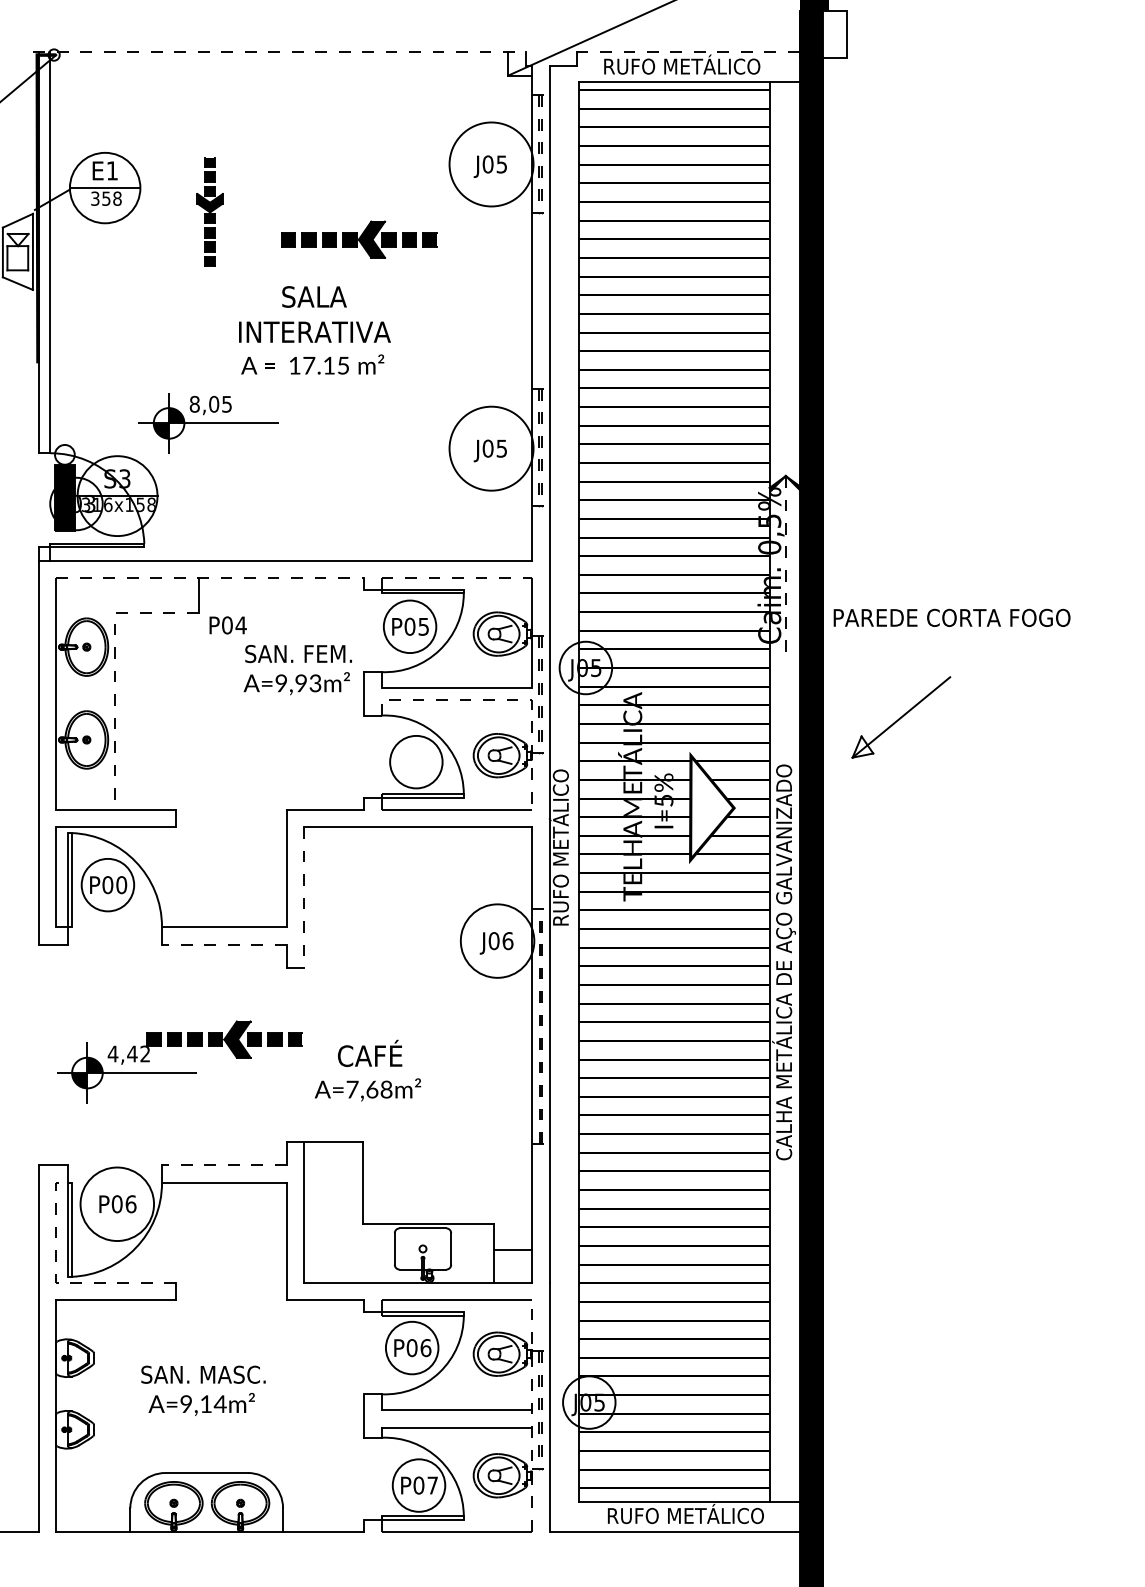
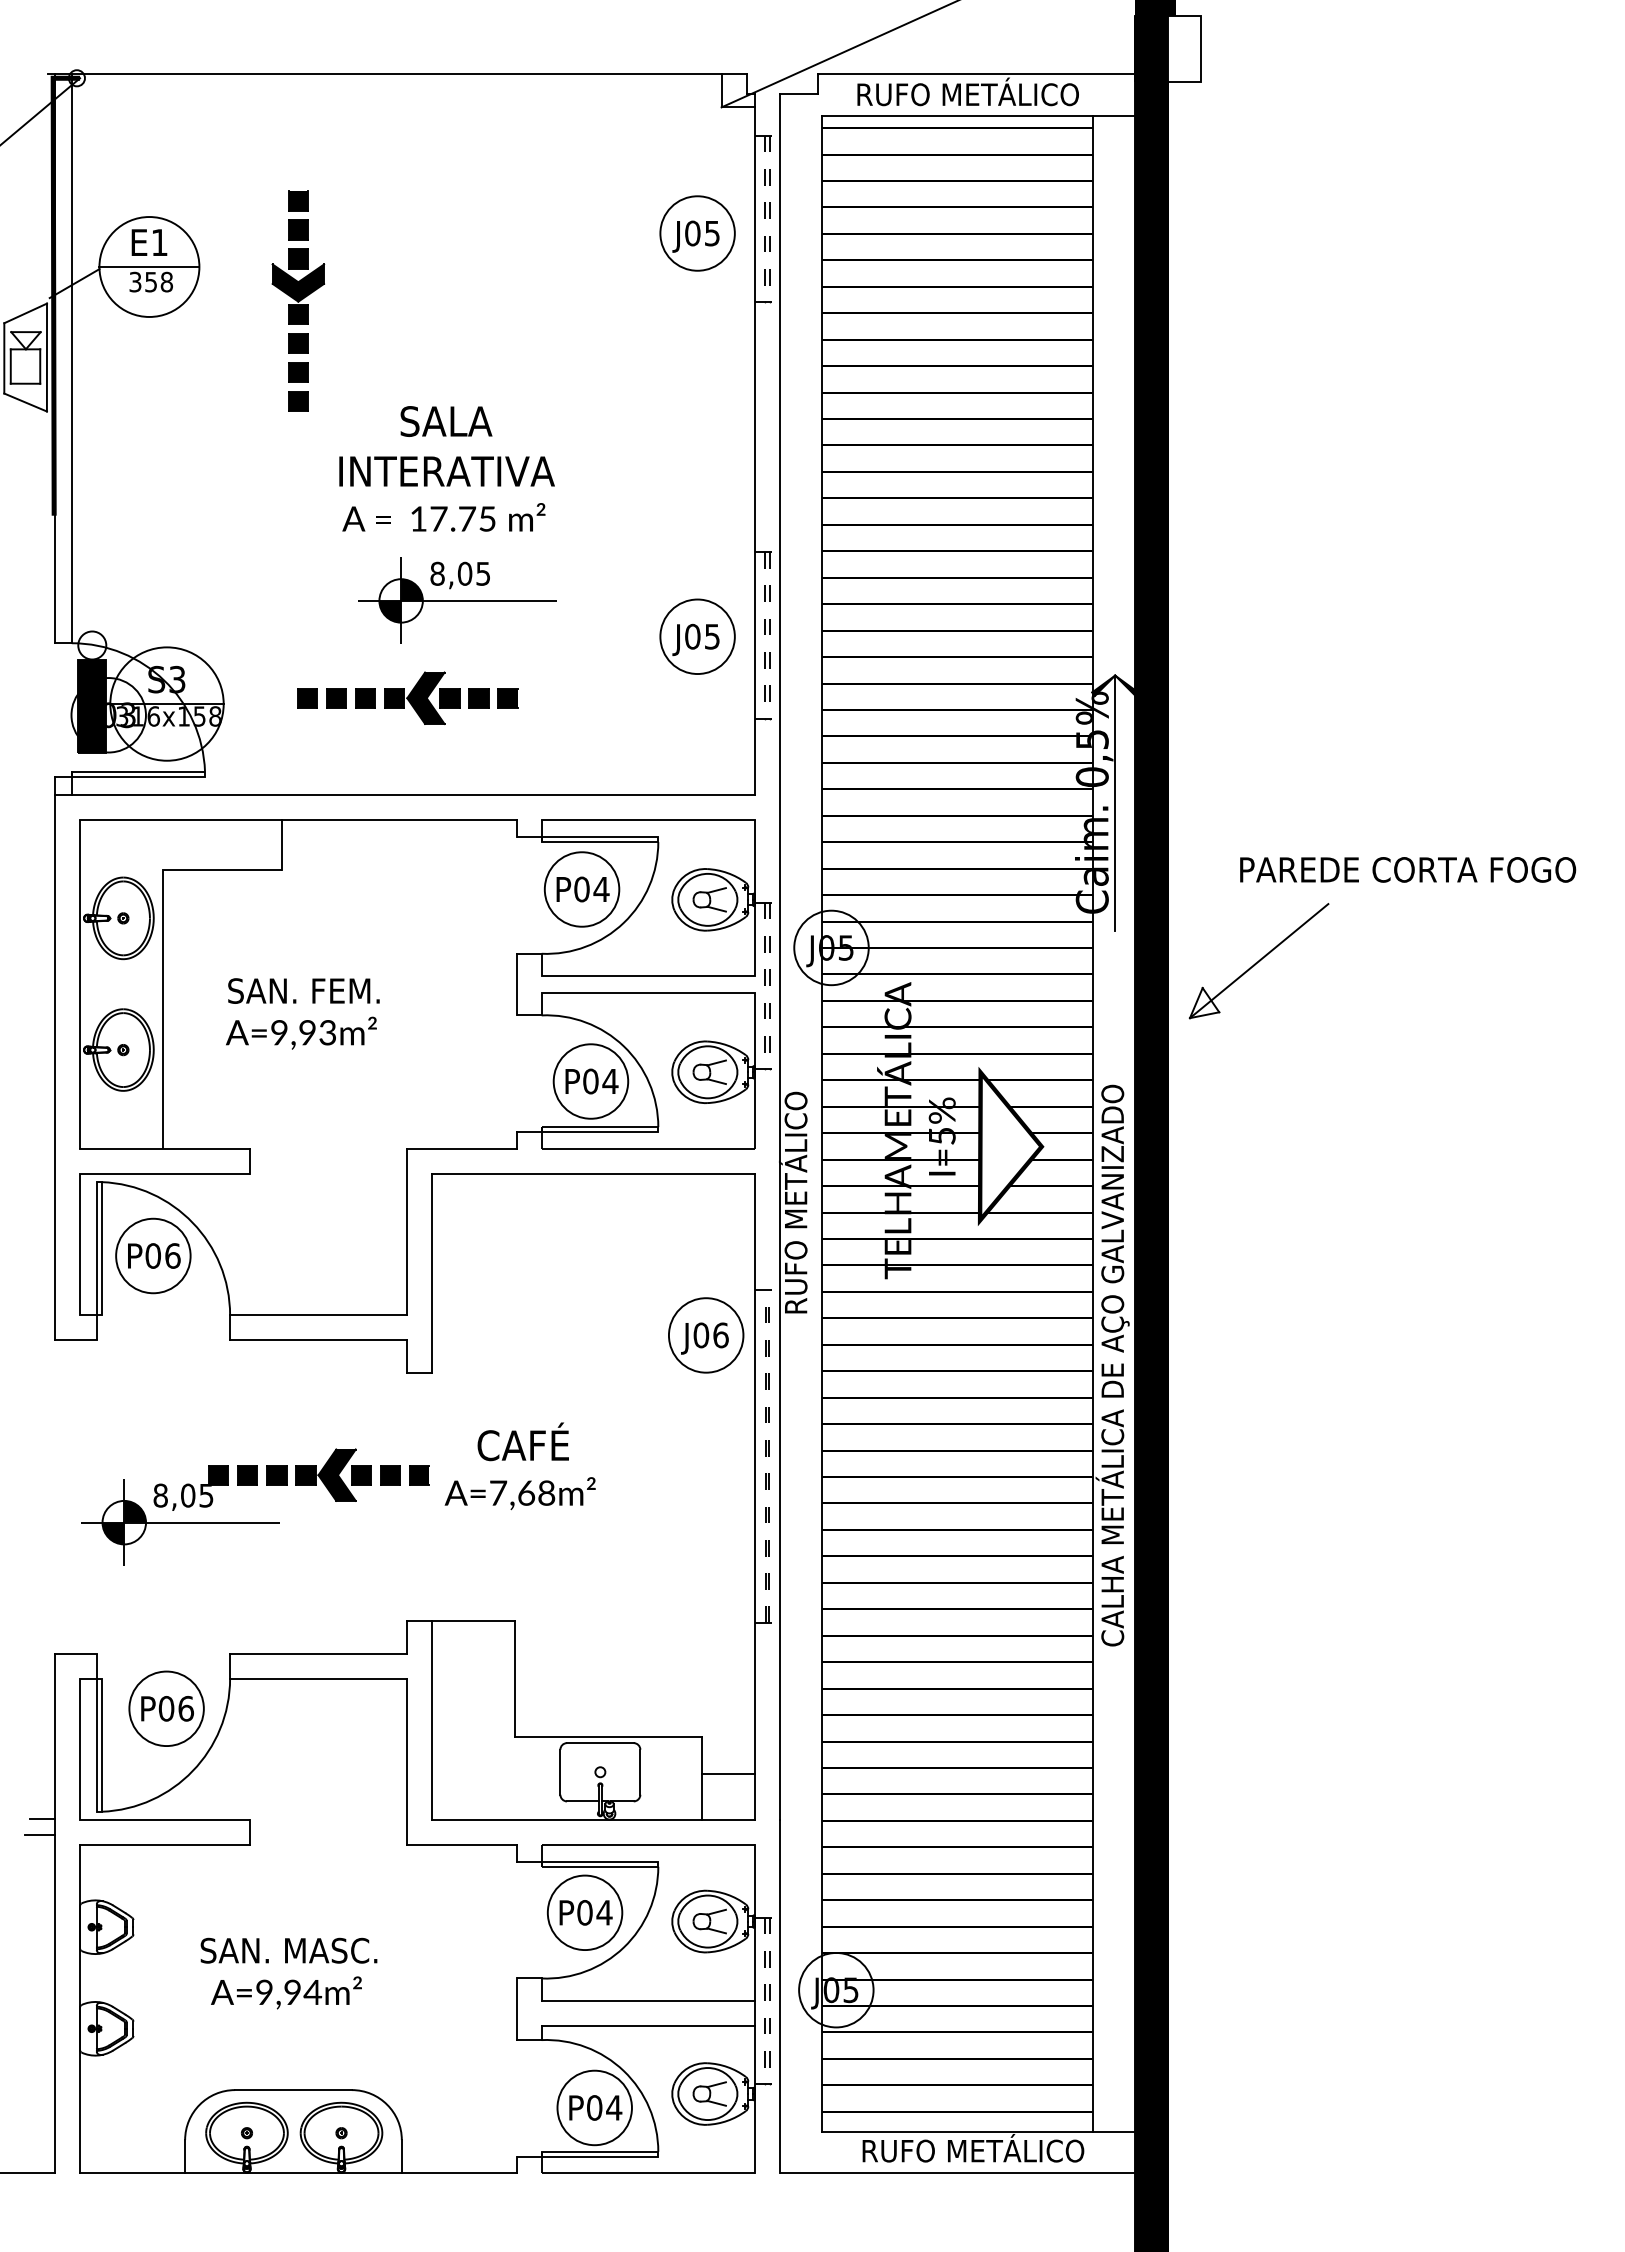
line: (280, 52) -> (397, 74), dashed -> solid
line: (688, 52) -> (977, 74), dashed -> solid
circle: (491, 164) -> (697, 233), size x0.62
part: (210, 211) -> (298, 300), size x1.43
part: (358, 239) -> (407, 697), moved
text: (329, 365) -> (467, 518), 17.15 -> 17.75
part: (208, 423) -> (457, 600), moved
circle: (491, 448) -> (697, 636), size x0.62
line: (786, 566) -> (1115, 803), dashed -> solid
line: (210, 578) -> (298, 820), dashed -> solid
line: (456, 578) -> (648, 820), dashed -> solid
text: (952, 617) -> (1408, 869), moved
text: (227, 625) -> (591, 1081), moved
text: (423, 626) -> (601, 889), P05 -> P04
line: (115, 669) -> (163, 950), dashed -> solid
text: (297, 669) -> (302, 1013), moved
line: (504, 699) -> (715, 992), dashed -> solid
part: (900, 717) -> (1258, 961), moved
text: (121, 884) -> (172, 1255), P00 -> P06
line: (303, 897) -> (431, 1273), dashed -> solid
circle: (497, 941) -> (705, 1335), size x0.71
line: (223, 944) -> (317, 1340), dashed -> solid
text: (129, 1053) -> (183, 1495), 4,42 -> 8,05
text: (367, 1070) -> (519, 1466), moved
line: (223, 1165) -> (317, 1653), dashed -> solid
circle: (117, 1204) -> (166, 1708), size x0.71
line: (29, 1281) -> (42, 1818), added
line: (58, 1282) -> (83, 1820), dashed -> solid
line: (28, 1293) -> (40, 1835), added
text: (425, 1347) -> (604, 1912), P06 -> P04
text: (206, 1403) -> (292, 1991), A=9,14m² -> A=9,94m²
line: (531, 1415) -> (754, 2008), dashed -> solid
text: (432, 1485) -> (614, 2107), P07 -> P04

